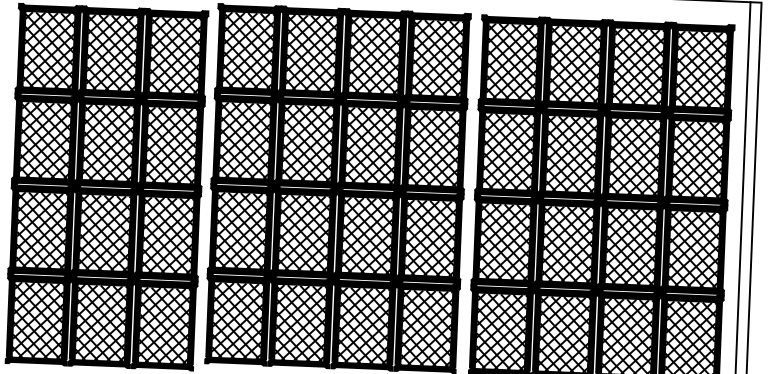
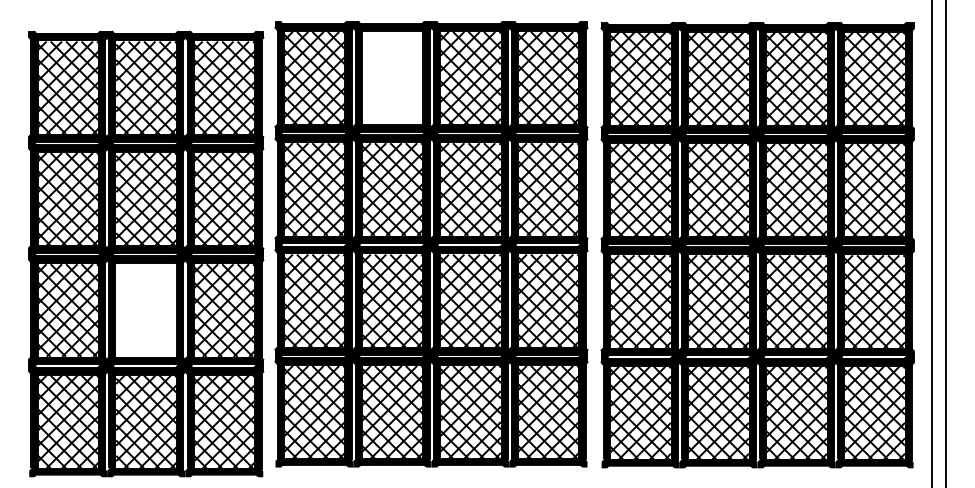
hatch: (311, 52) -> (392, 77), removed
hatch: (104, 232) -> (146, 310), removed

